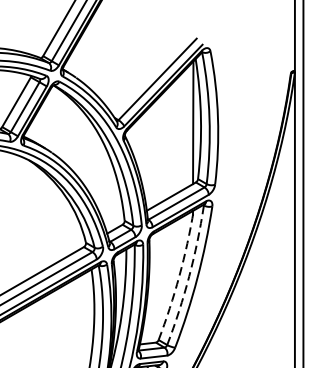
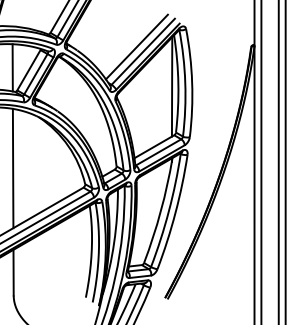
line: (149, 72) -> (136, 46), added
arc: (178, 276) -> (160, 211), dashed -> solid
arc: (188, 276) -> (168, 211), dashed -> solid

